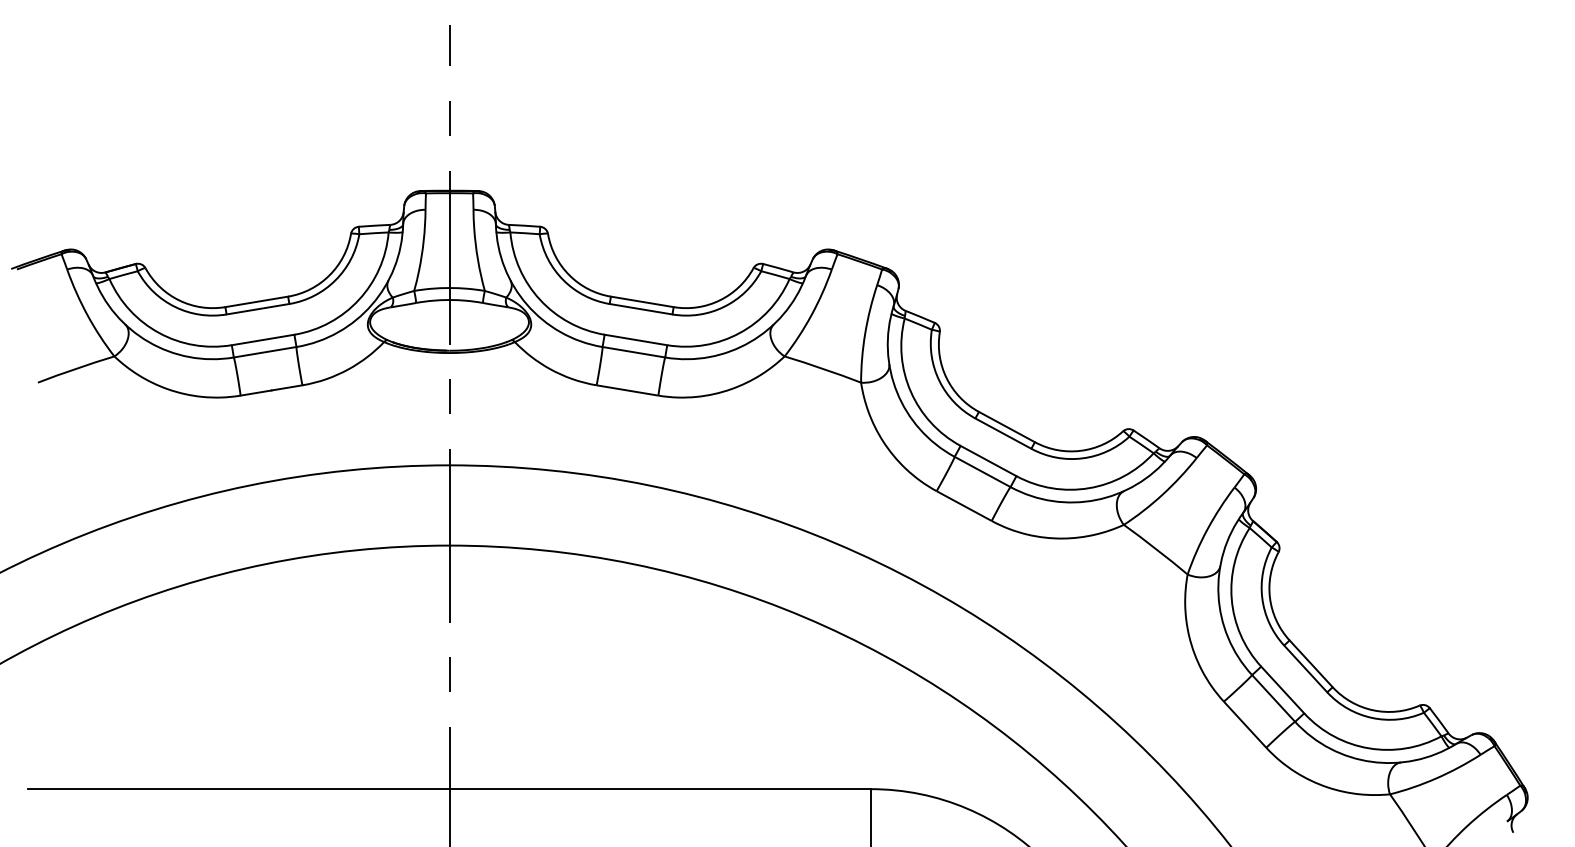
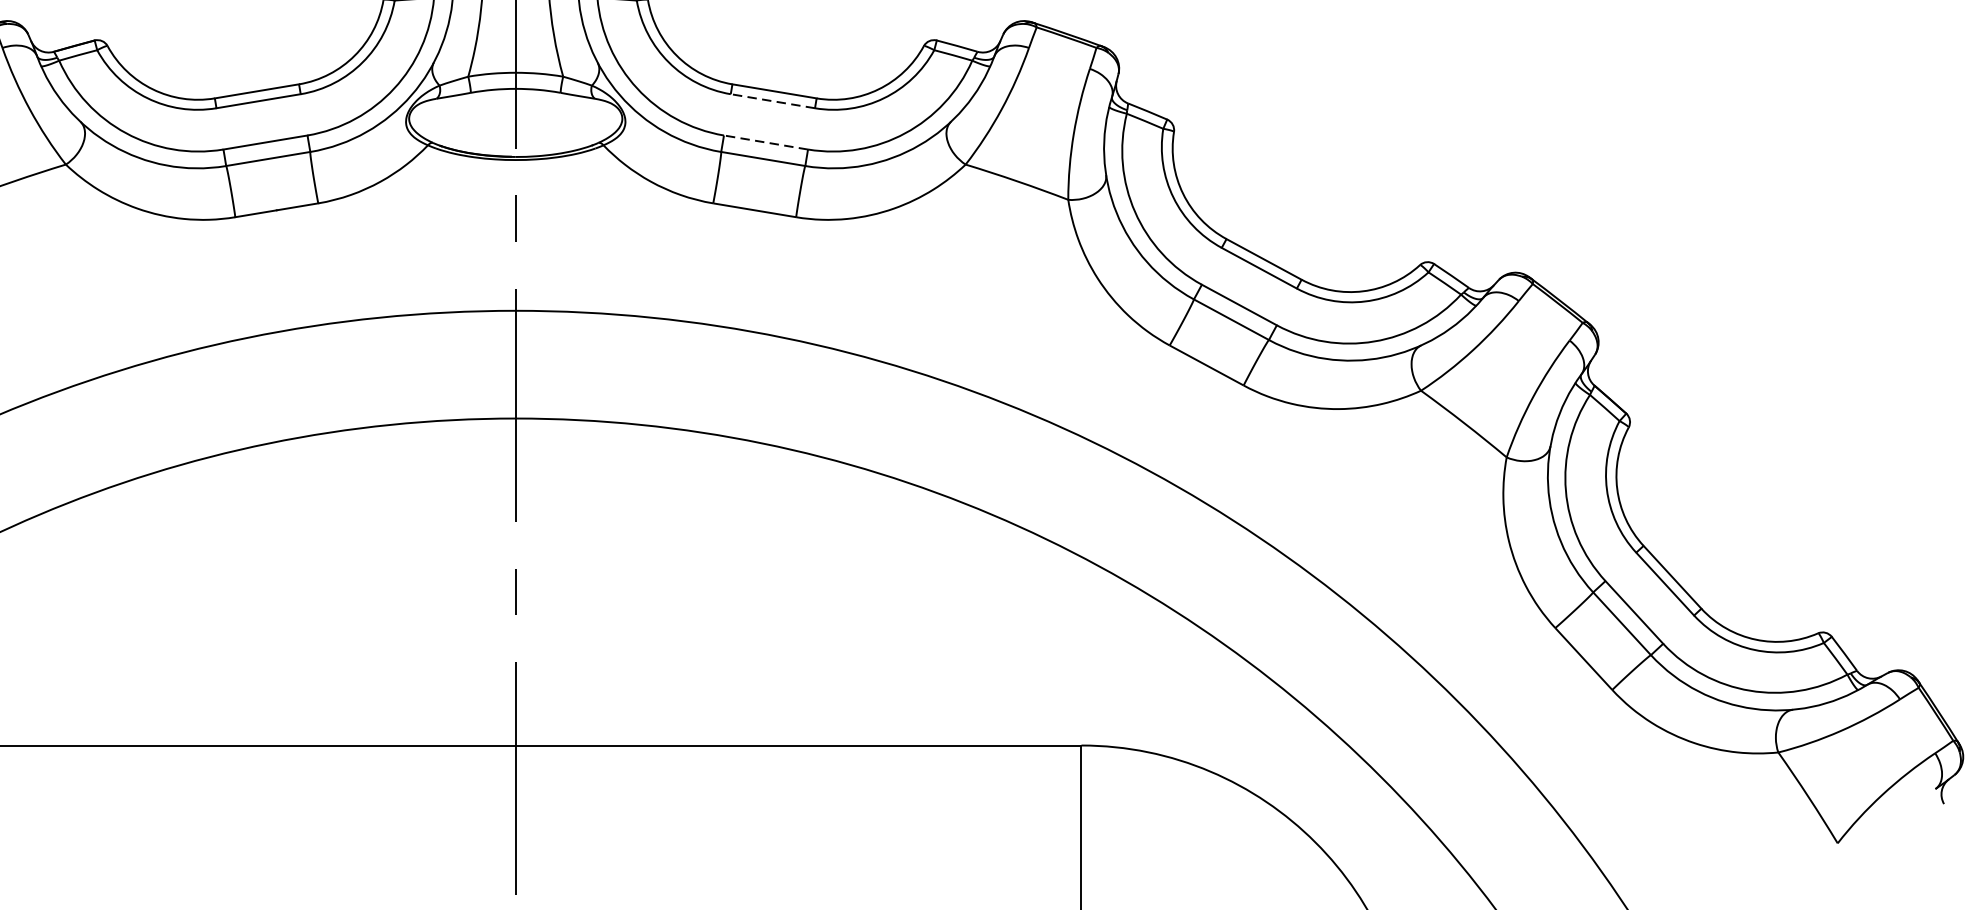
line: (641, 309) -> (773, 101), solid -> dashed
line: (635, 339) -> (765, 141), solid -> dashed

